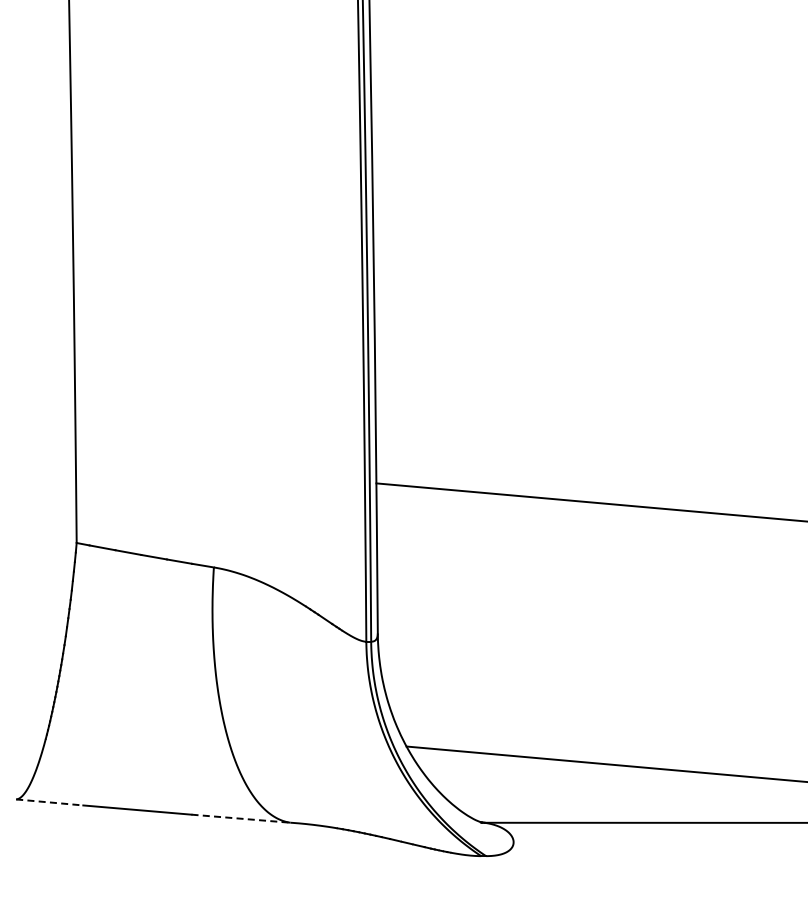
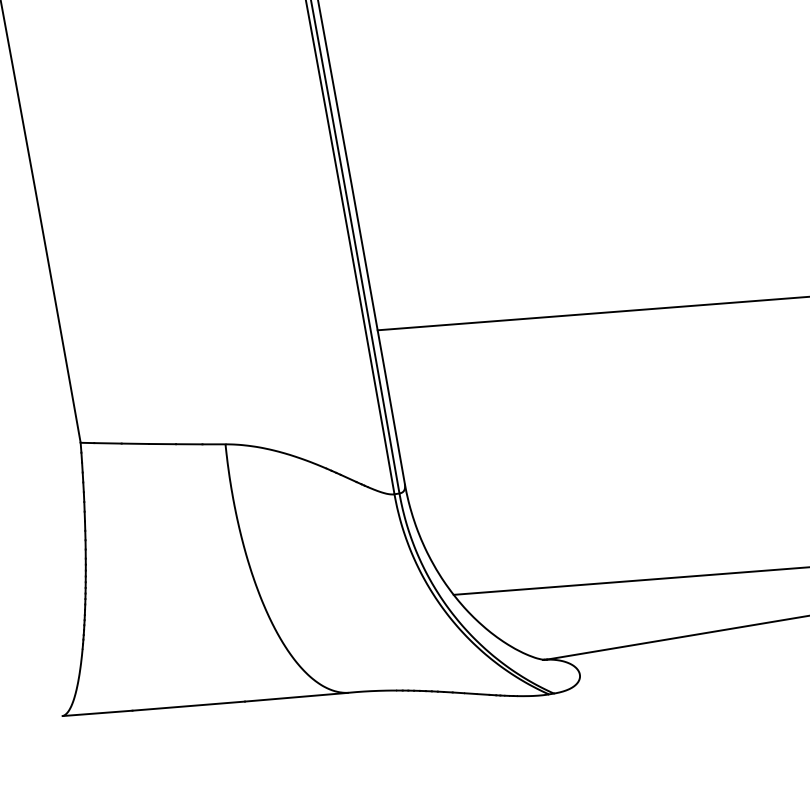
line: (49, 802) -> (97, 713), dashed -> solid
line: (240, 818) -> (295, 697), dashed -> solid

